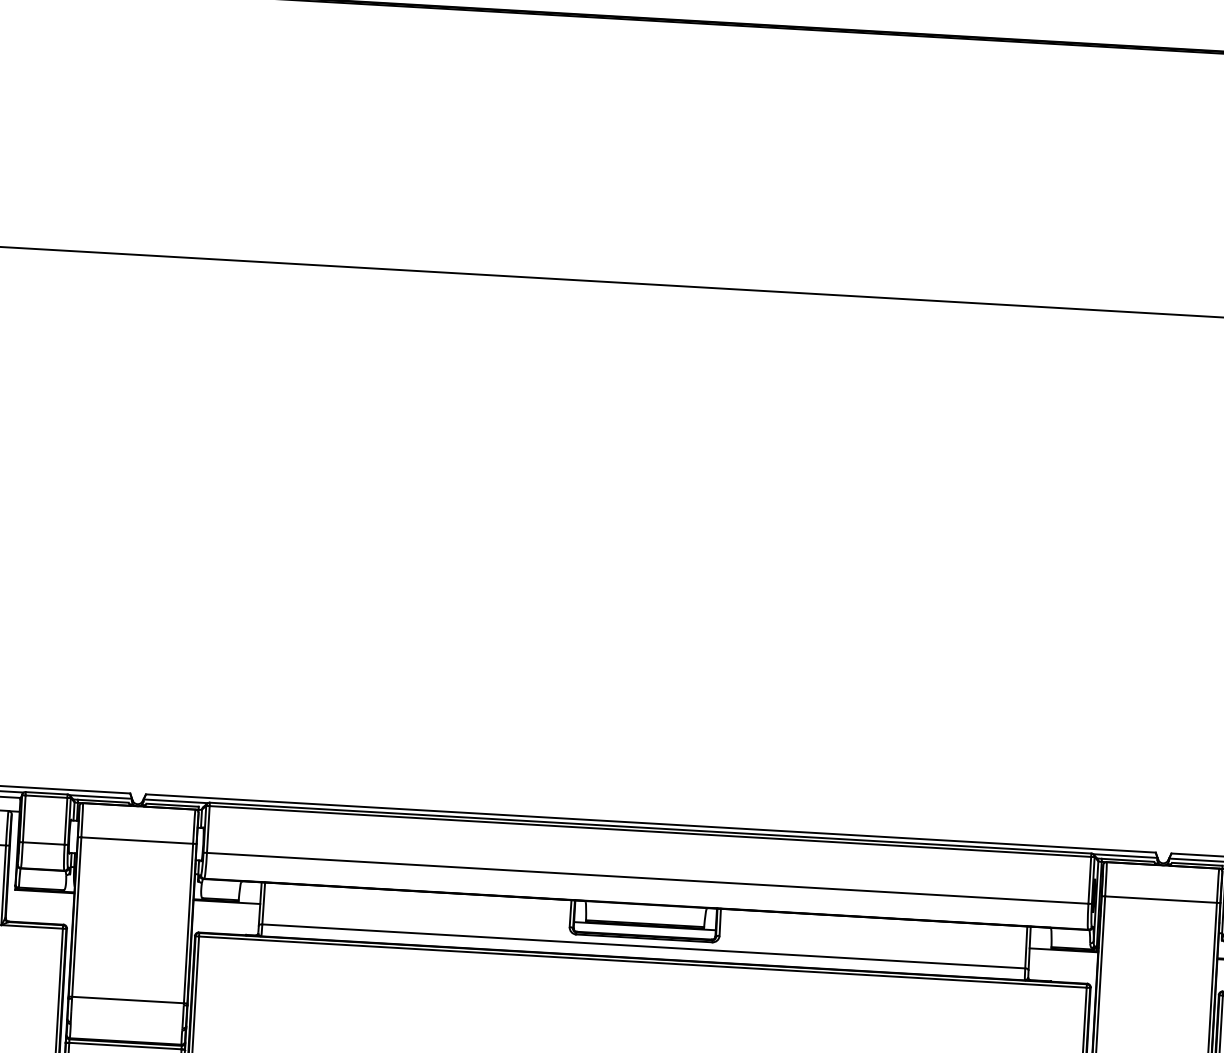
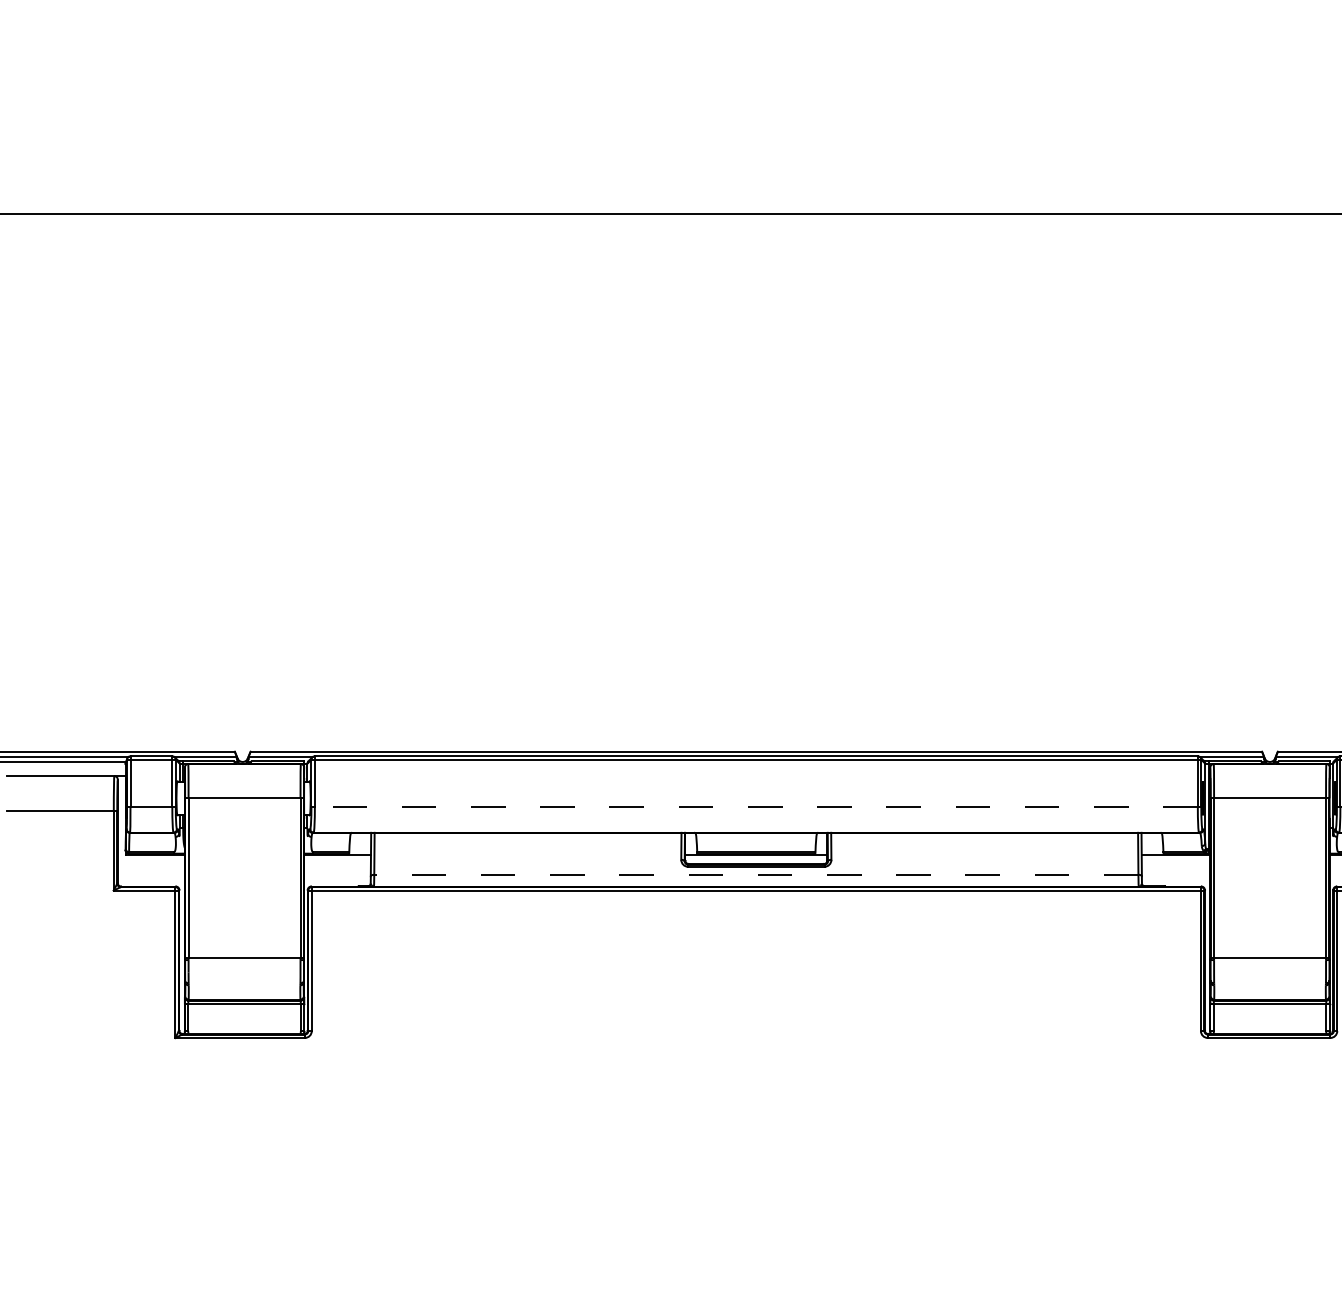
line: (646, 878) -> (755, 806), solid -> dashed
line: (642, 946) -> (755, 874), solid -> dashed

